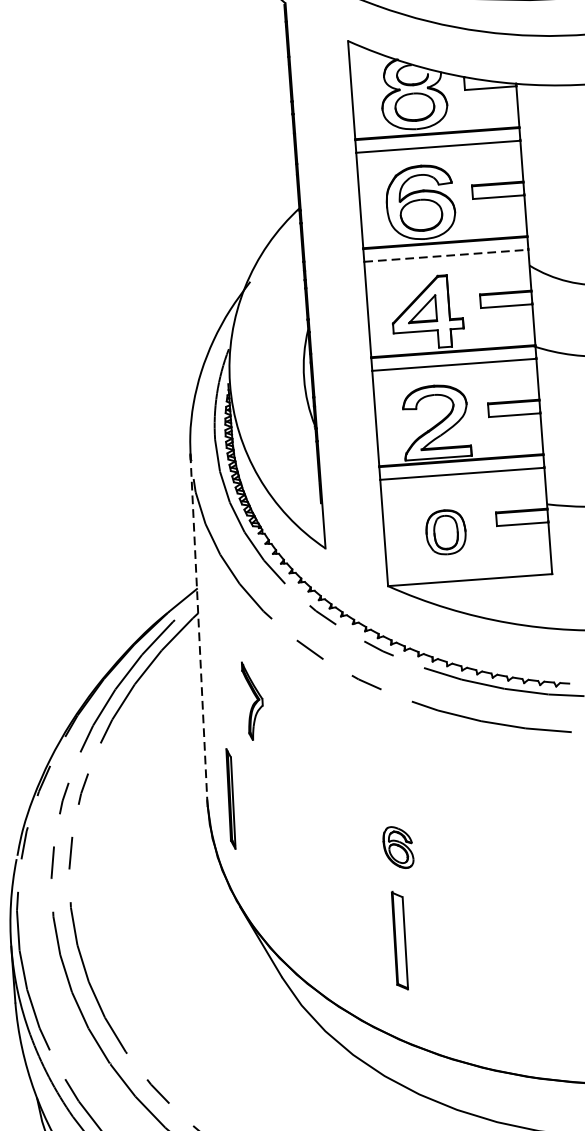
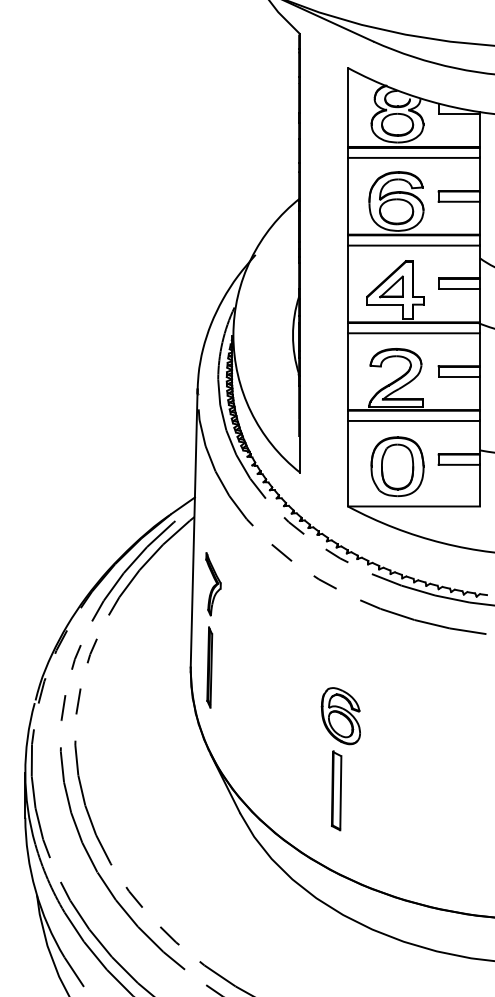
line: (446, 255) -> (414, 245), dashed -> solid
part: (445, 531) -> (397, 466), size x1.67
line: (199, 627) -> (194, 528), dashed -> solid
part: (253, 701) -> (213, 584), moved
part: (397, 847) -> (340, 716), size x1.67

